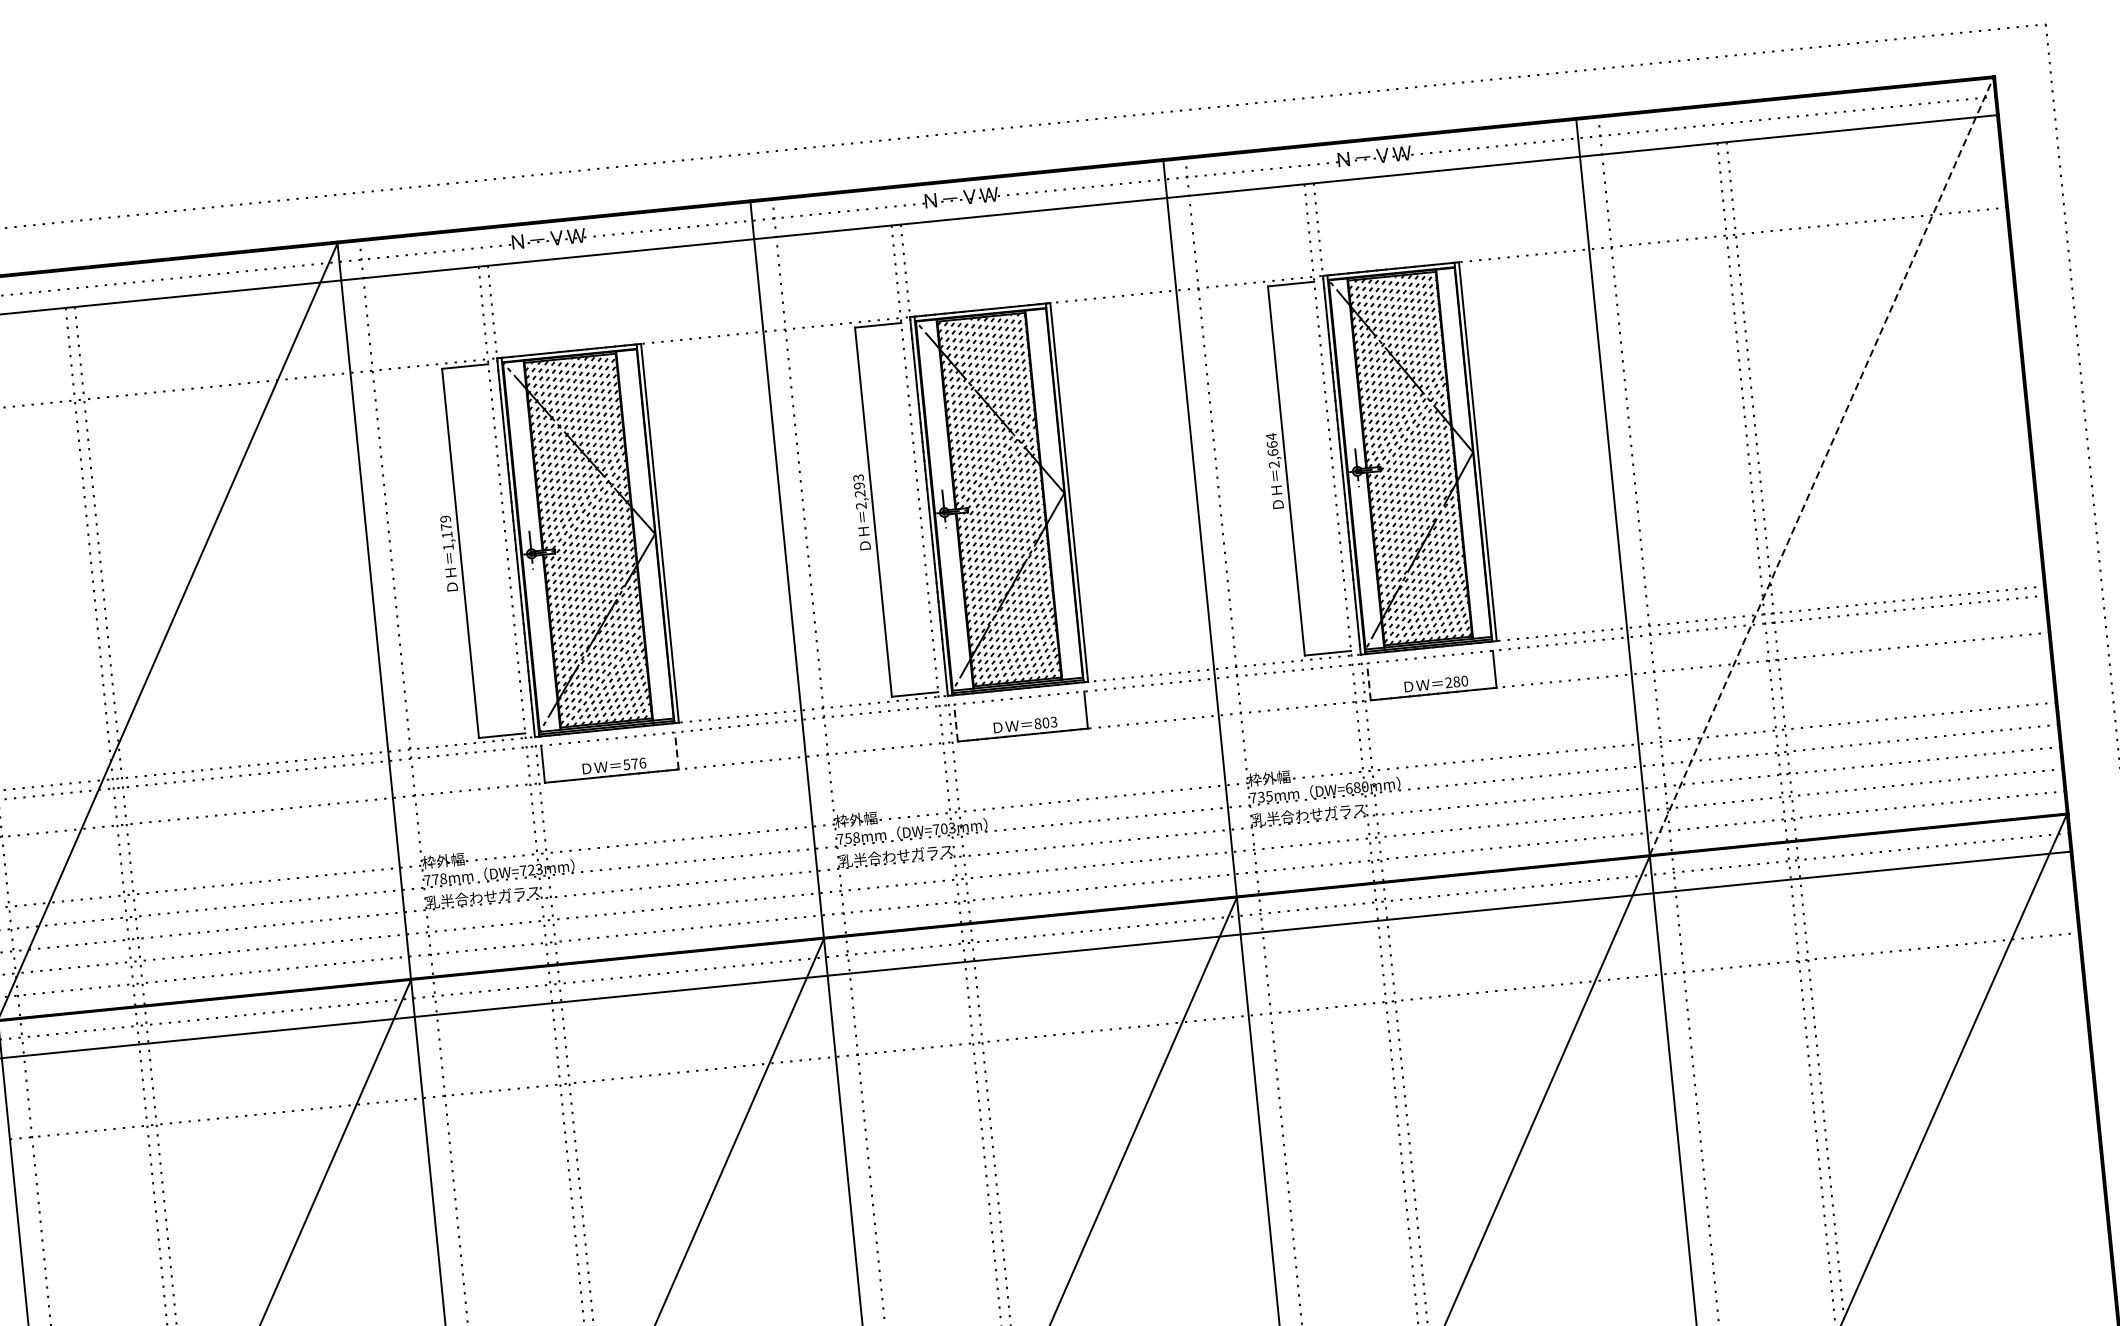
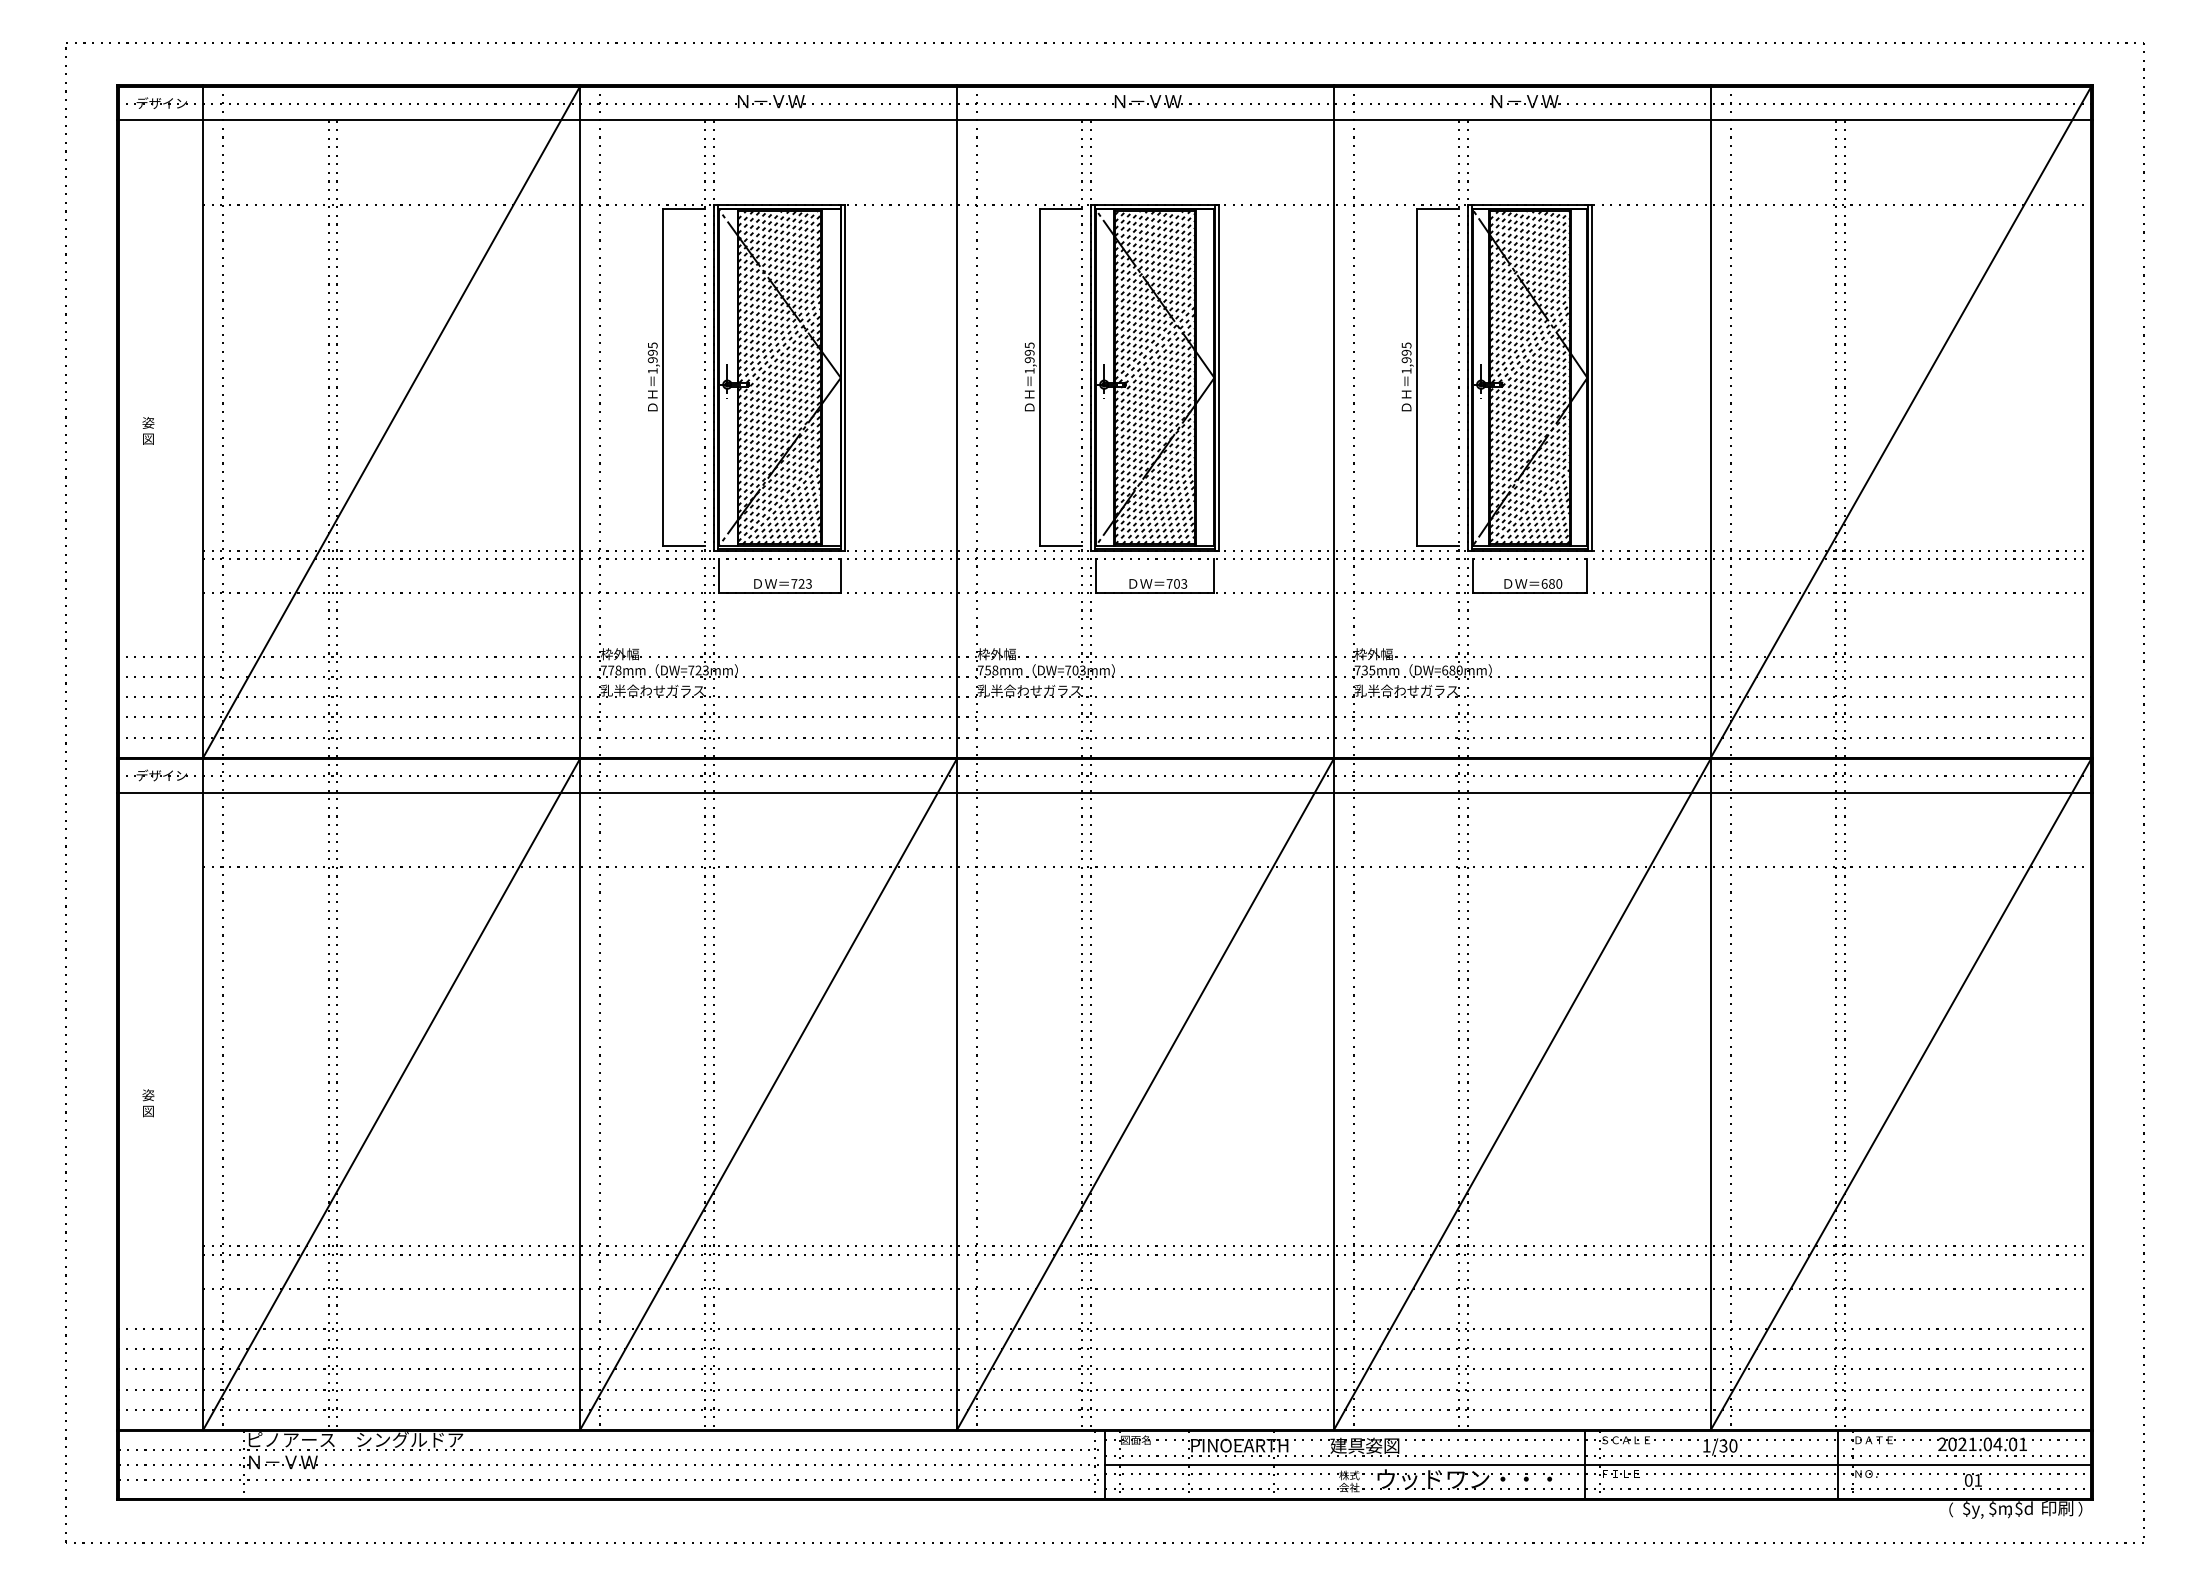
text: (1272, 449) -> (1406, 357), 2,664 -> 1,995
line: (1822, 466) -> (1901, 422), dashed -> solid
text: (859, 491) -> (1029, 357), 2,293 -> 1,995
text: (446, 526) -> (652, 352), 1,179 -> 1,995
line: (1368, 681) -> (1472, 575), dashed -> solid
text: (1448, 682) -> (1544, 583), 280 -> 680
line: (955, 722) -> (1095, 575), dashed -> solid
text: (1037, 723) -> (1169, 583), 803 -> 703
line: (676, 750) -> (840, 575), dashed -> solid
text: (634, 763) -> (801, 583), 576 -> 723

